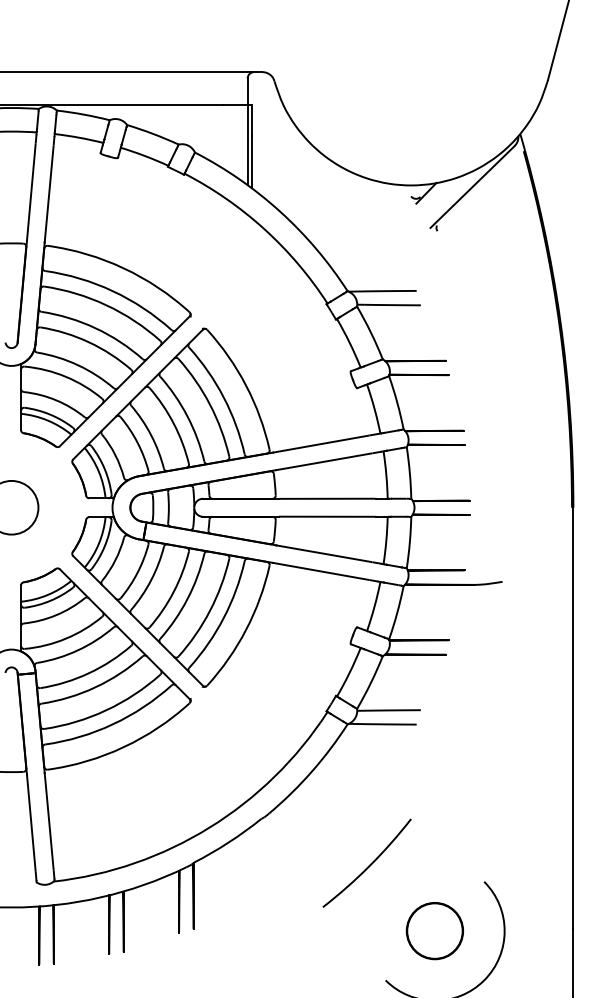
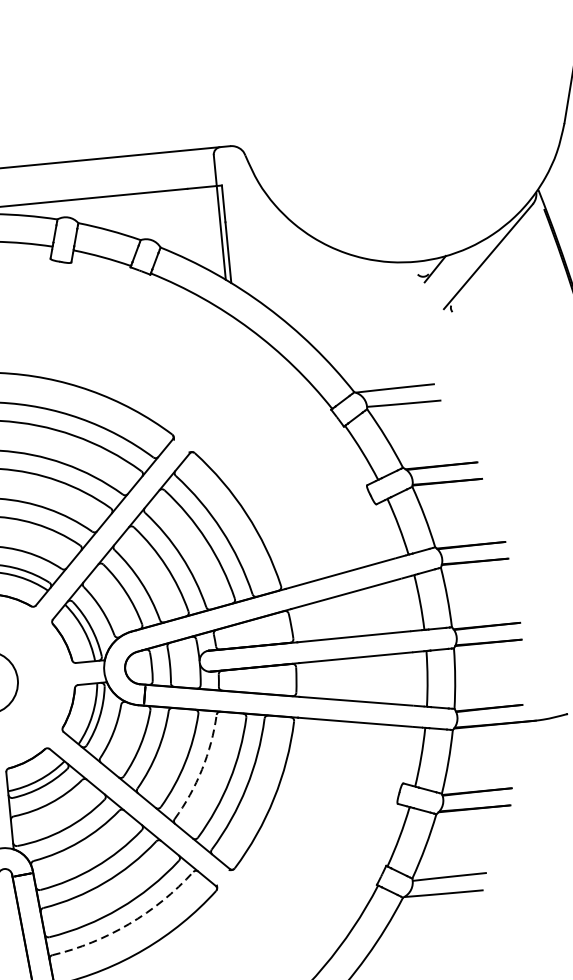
arc: (187, 599) -> (202, 770), solid -> dashed
arc: (112, 724) -> (128, 924), solid -> dashed

